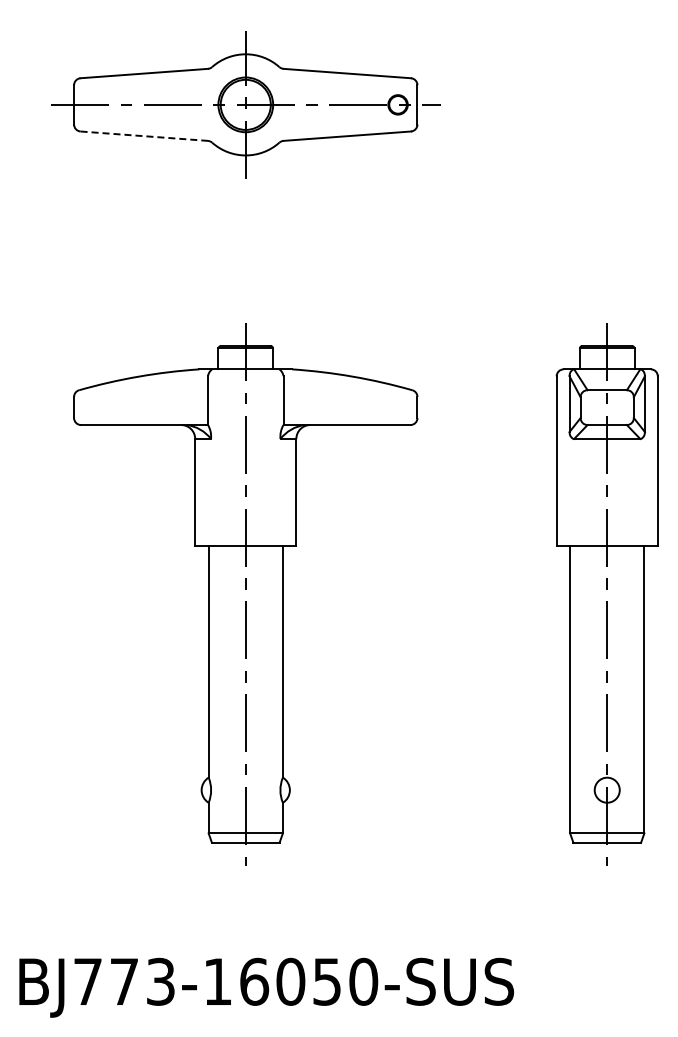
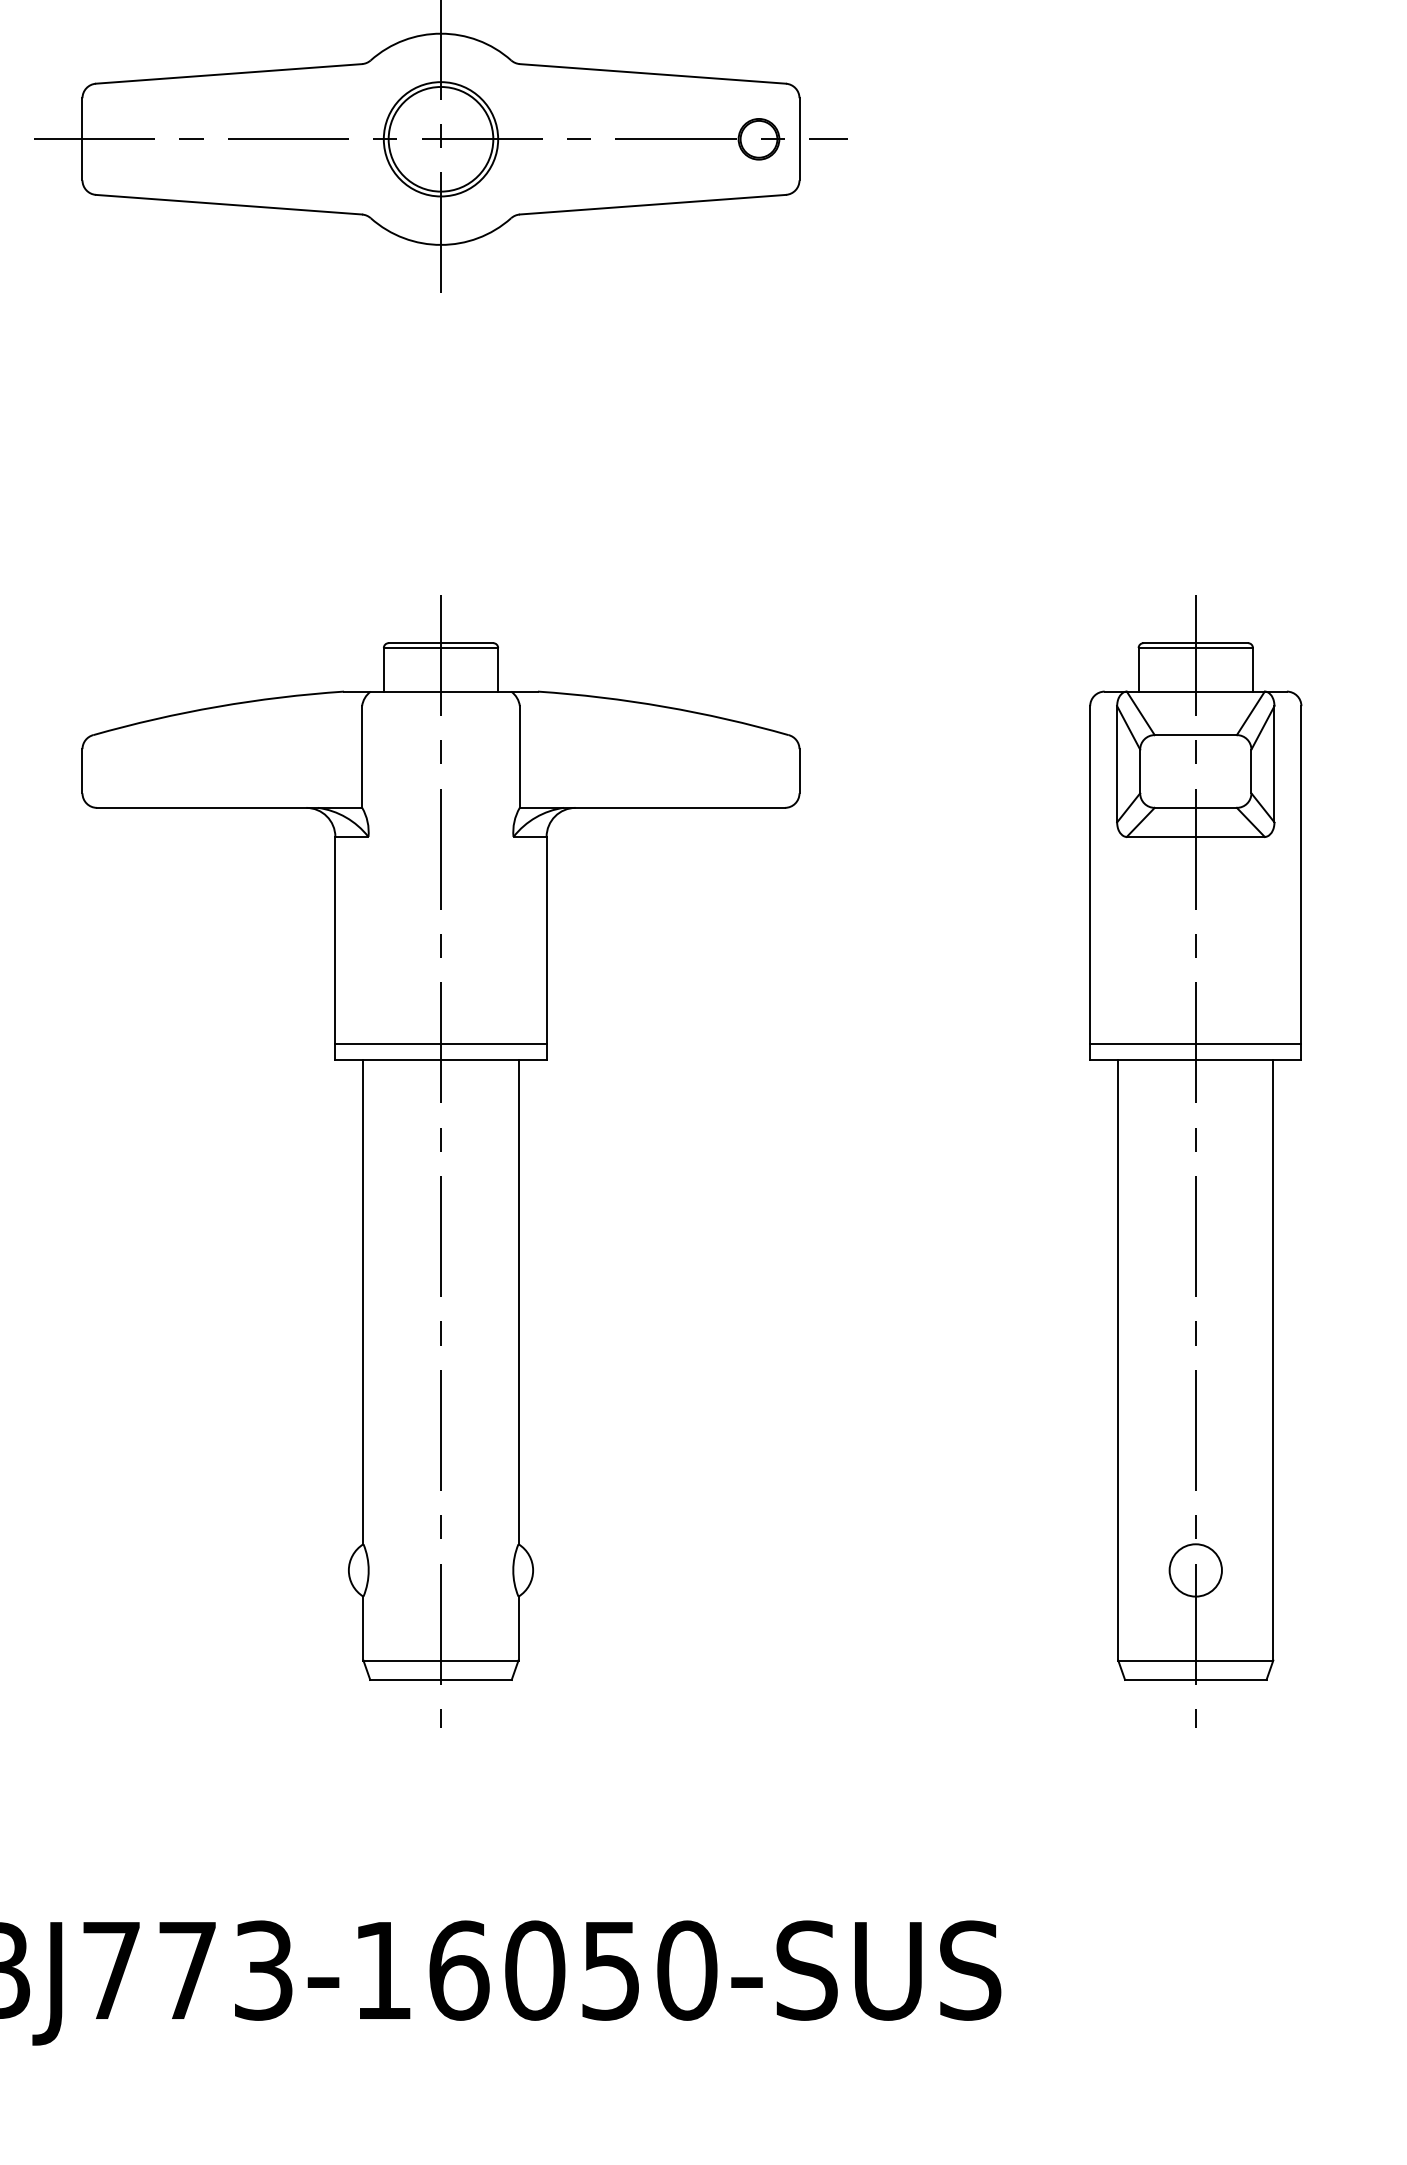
line: (144, 136) -> (229, 205), dashed -> solid
line: (245, 538) -> (440, 1044), added
line: (606, 538) -> (1194, 1044), added

